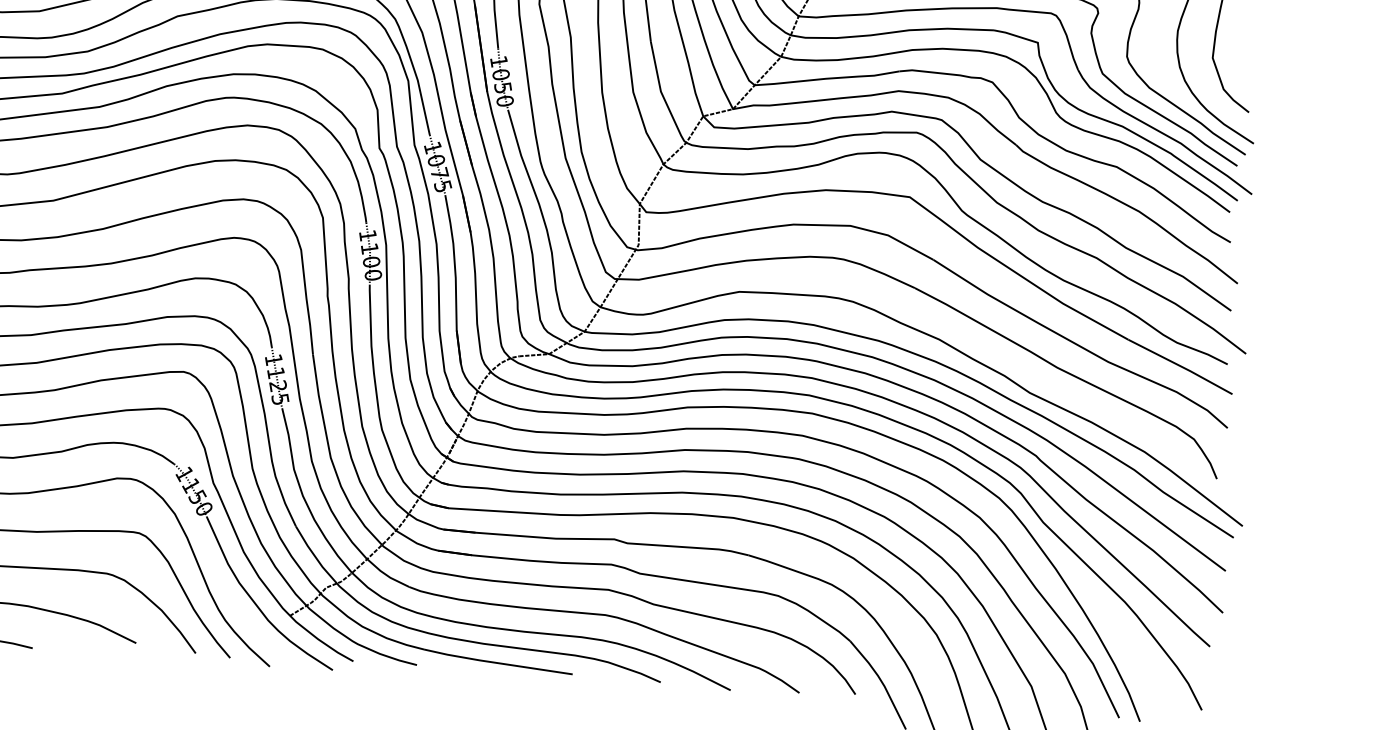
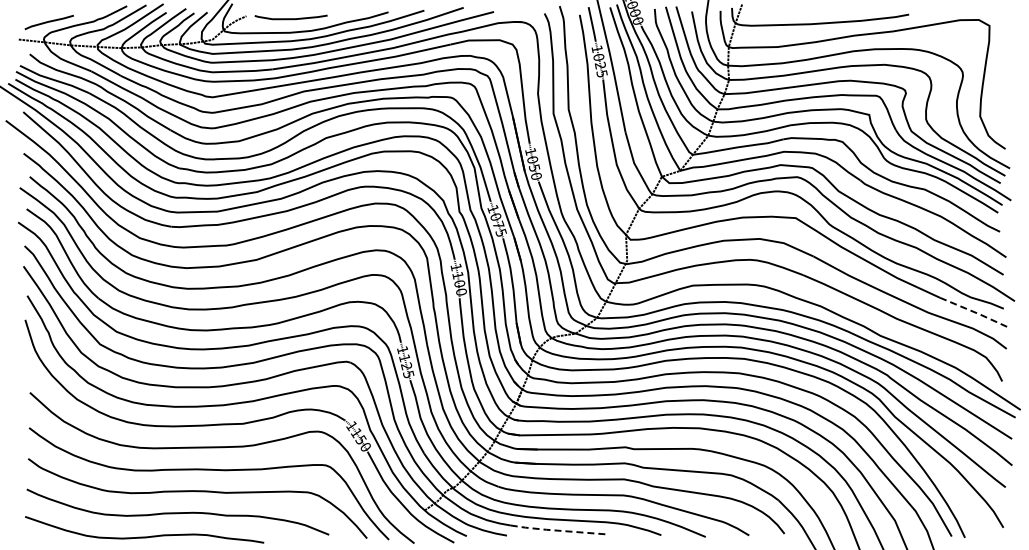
line: (1182, 367) -> (975, 312), solid -> dashed
line: (497, 662) -> (557, 530), solid -> dashed

